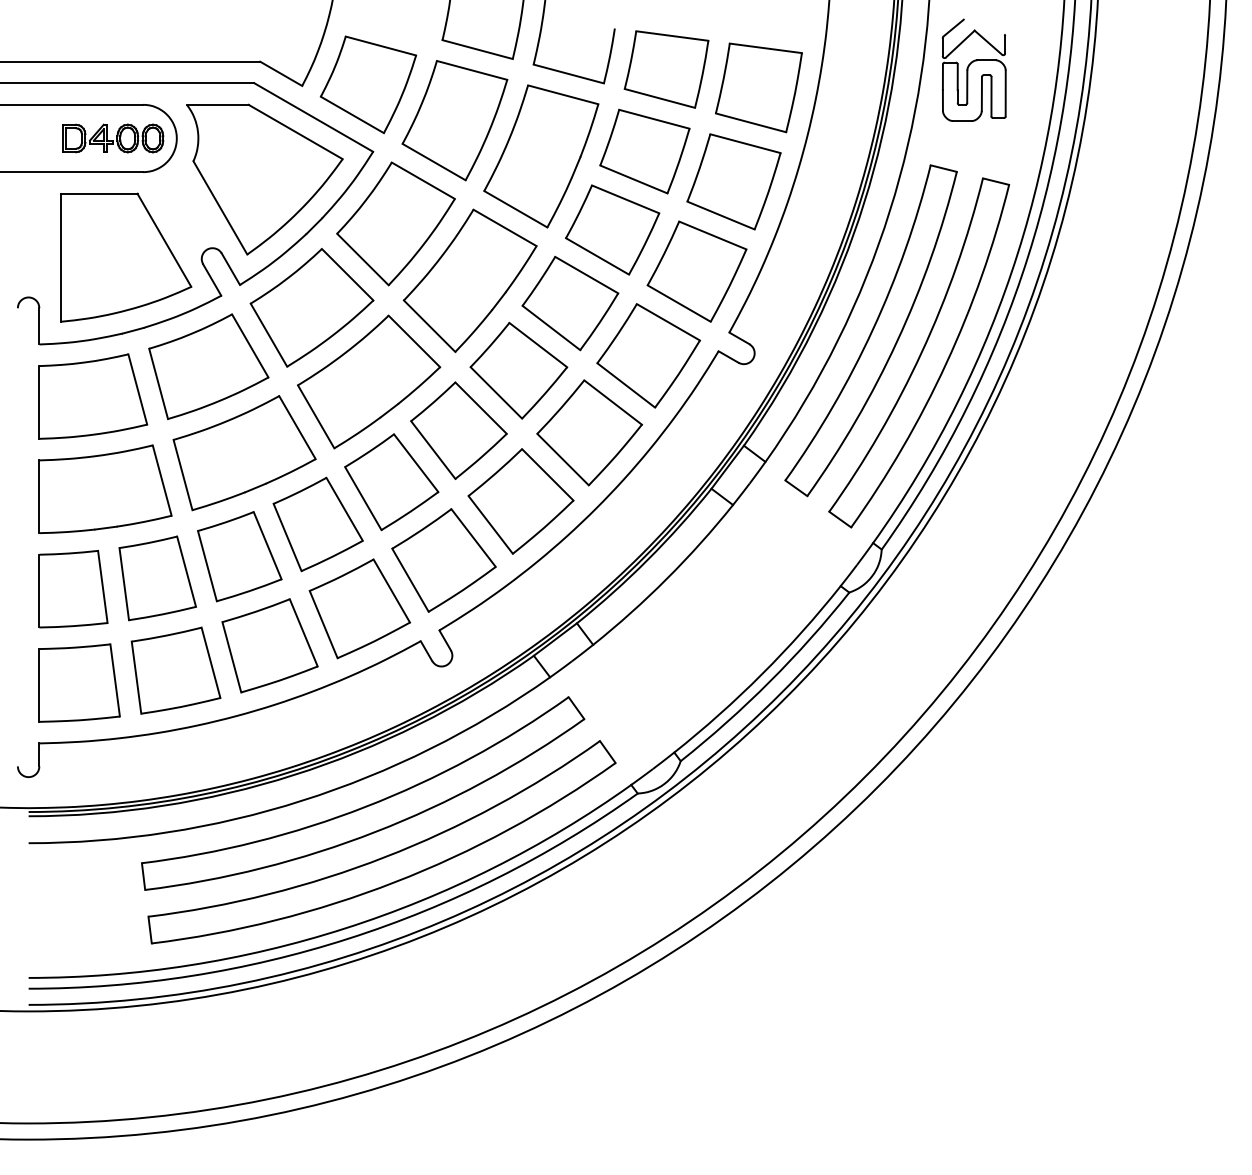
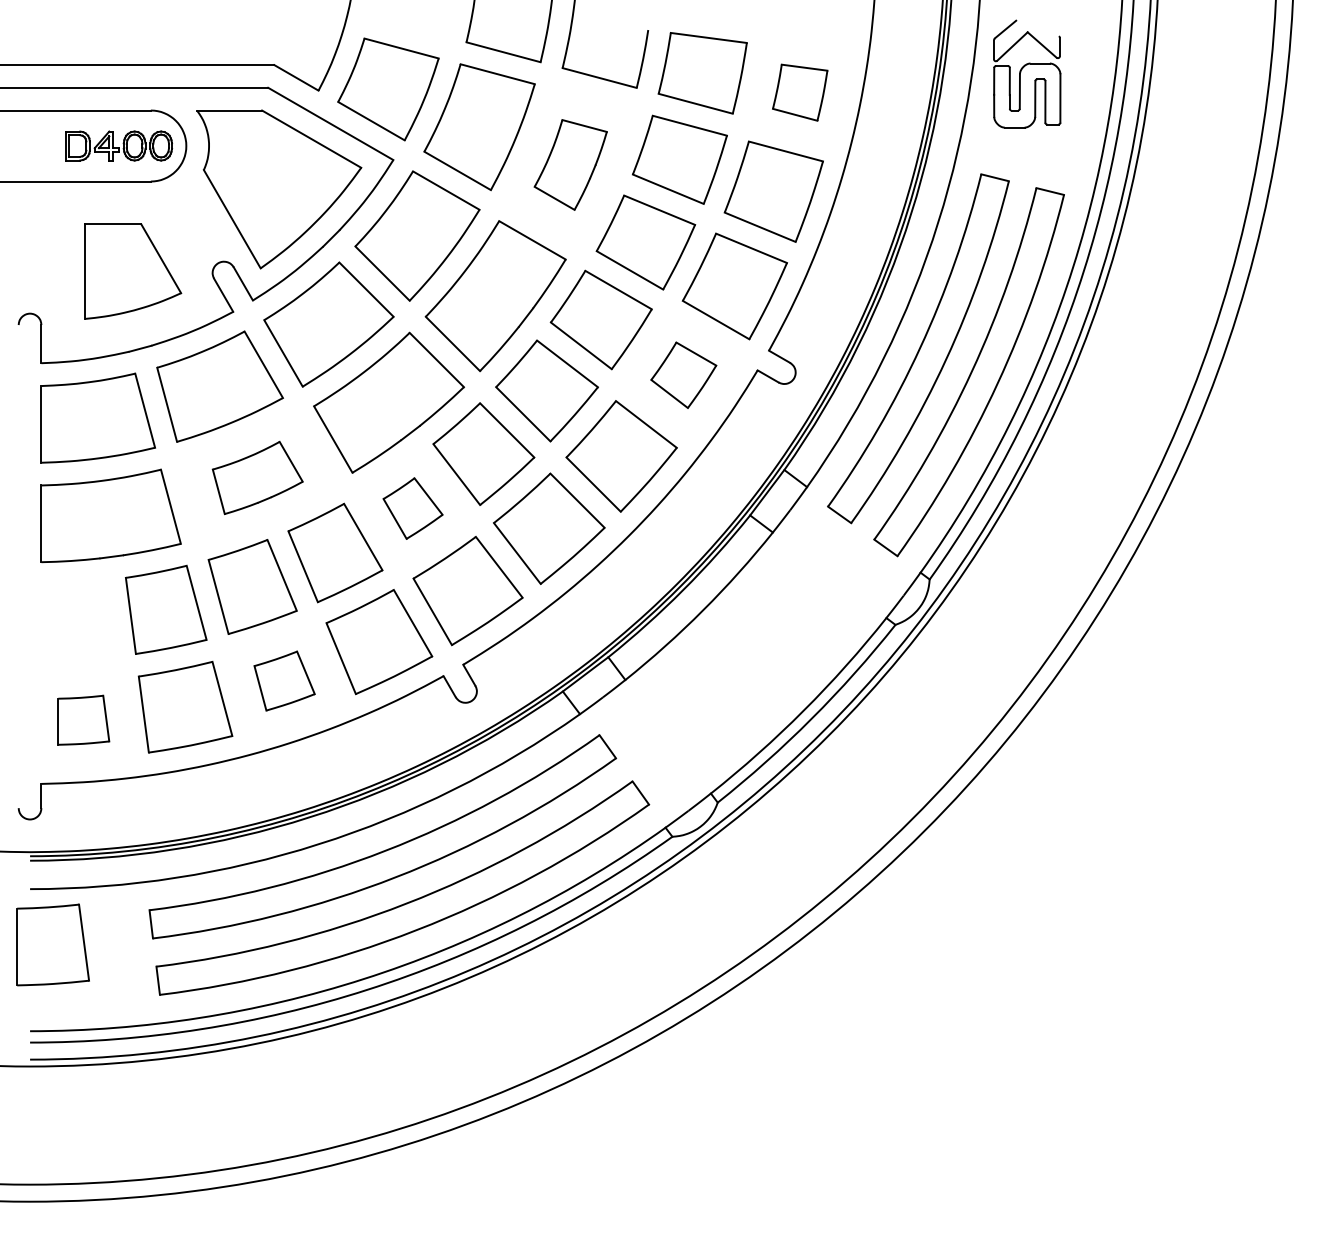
part: (758, 87) -> (799, 92), size x0.6
part: (541, 156) -> (570, 165), size x0.6
part: (126, 257) -> (133, 271), size x0.7
part: (648, 355) -> (683, 374), size x0.6
part: (244, 453) -> (257, 478), size x0.6
part: (391, 482) -> (412, 508), size x0.6
part: (73, 588) -> (53, 944), moved
part: (269, 645) -> (284, 680), size x0.6
part: (79, 682) -> (83, 719), size x0.6

